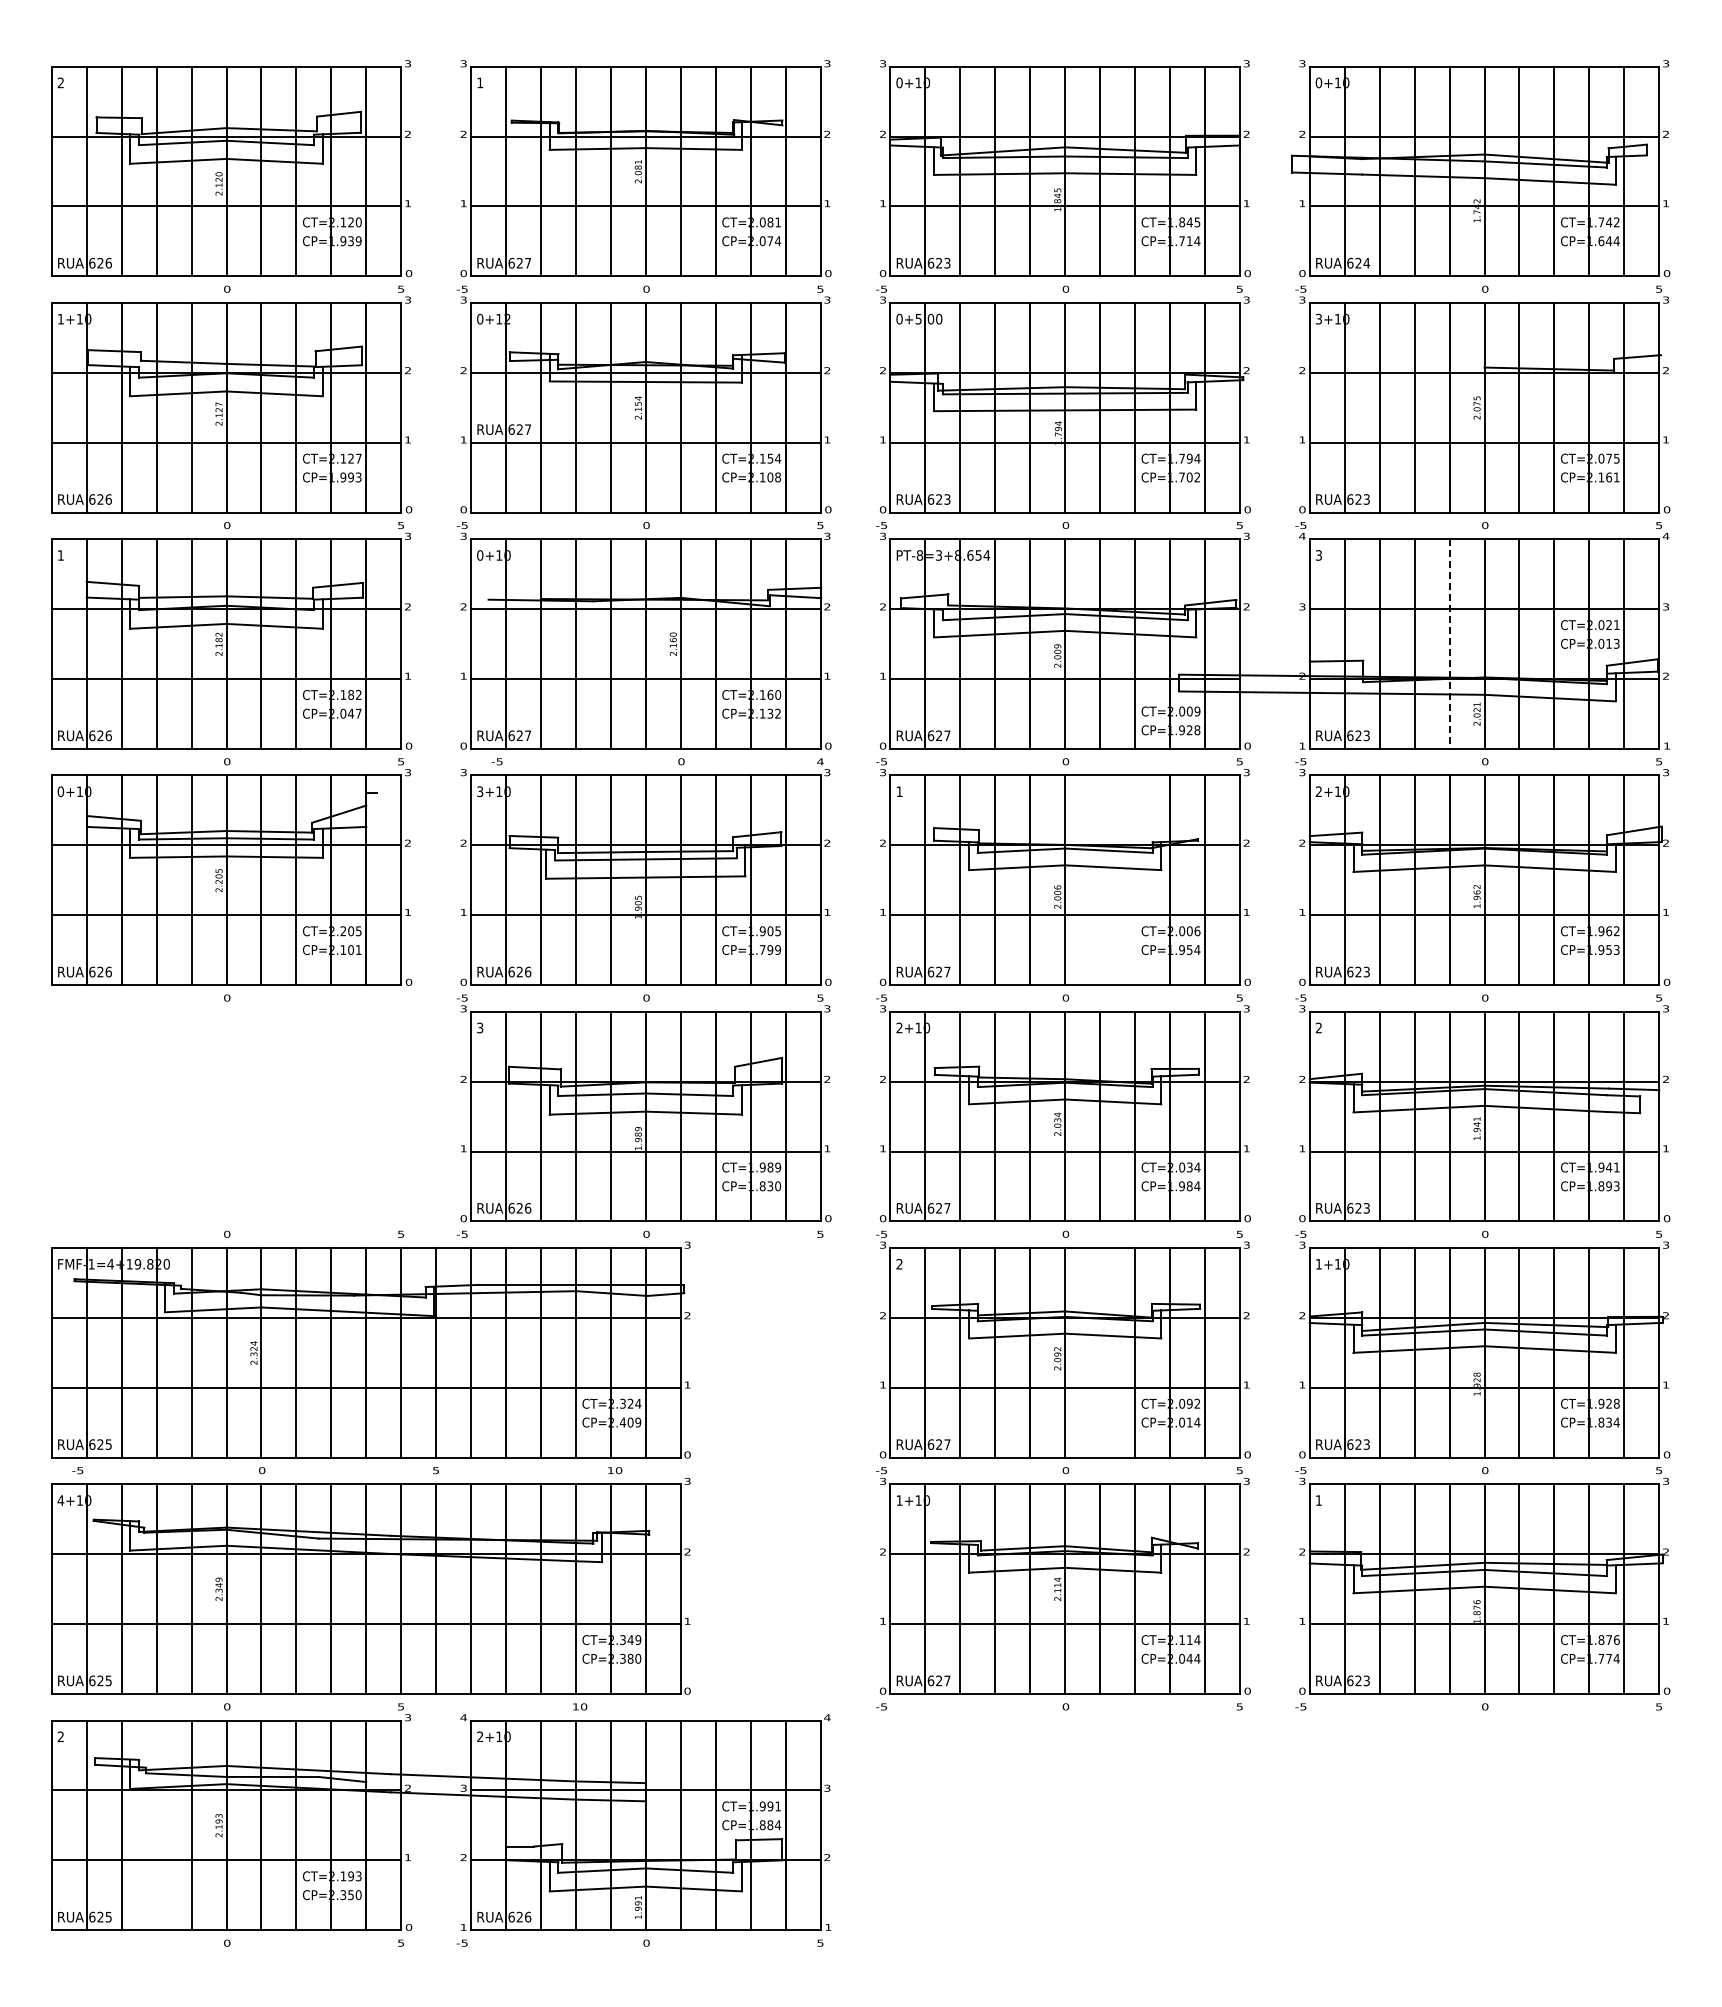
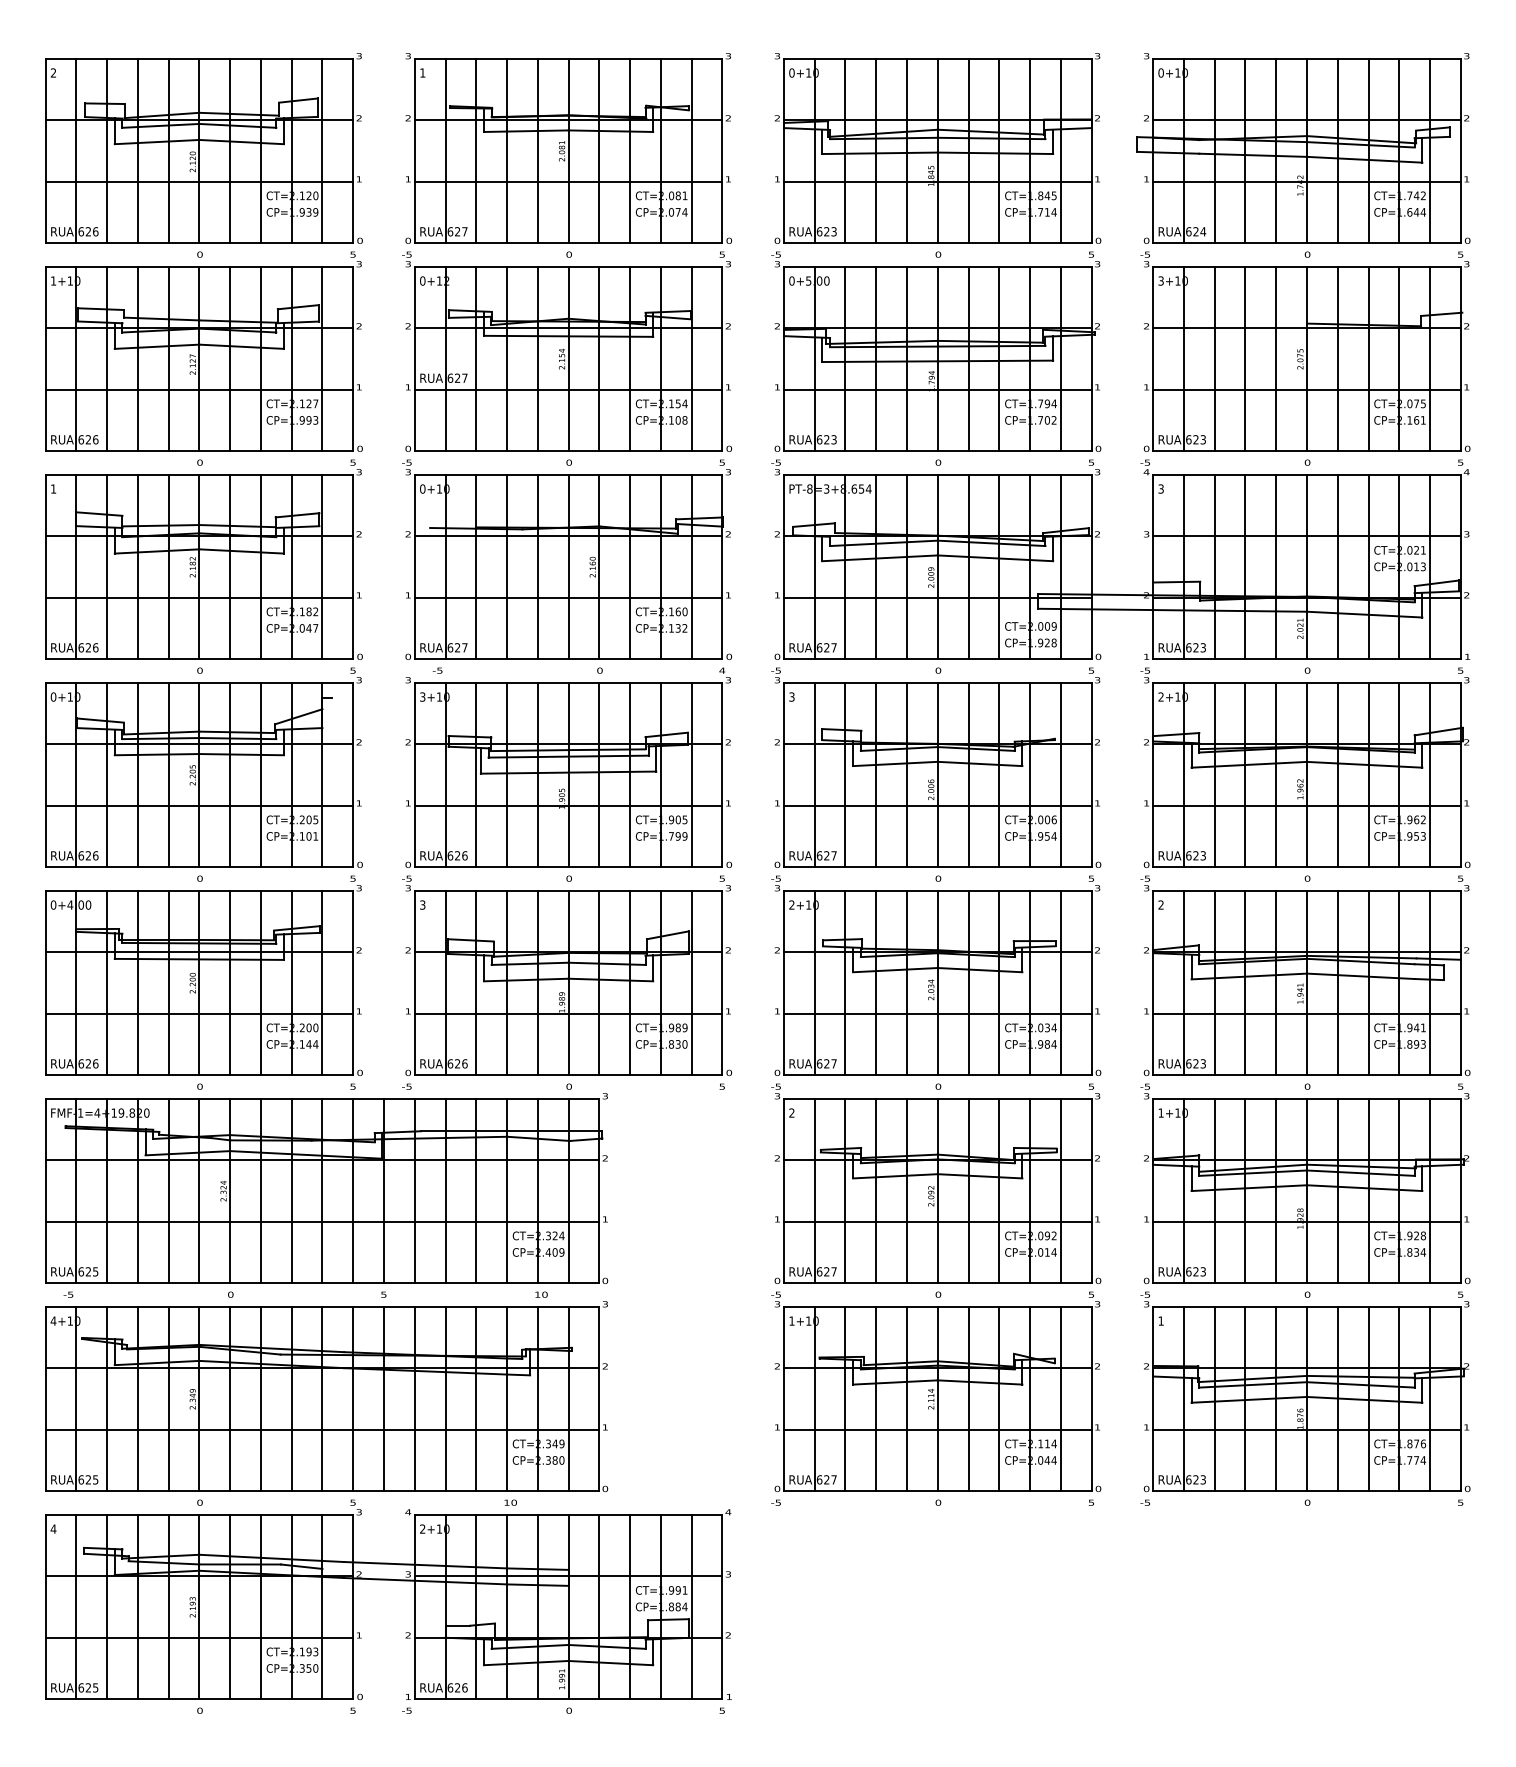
line: (1449, 644) -> (1276, 567), dashed -> solid
text: (899, 791) -> (791, 696), 1 -> 3
line: (1100, 880) -> (968, 775), added
line: (1135, 880) -> (999, 775), added
part: (231, 1108) -> (203, 975), added
line: (1100, 1352) -> (968, 1190), added
text: (60, 1736) -> (53, 1528), 2 -> 4
line: (156, 1825) -> (137, 1607), added

